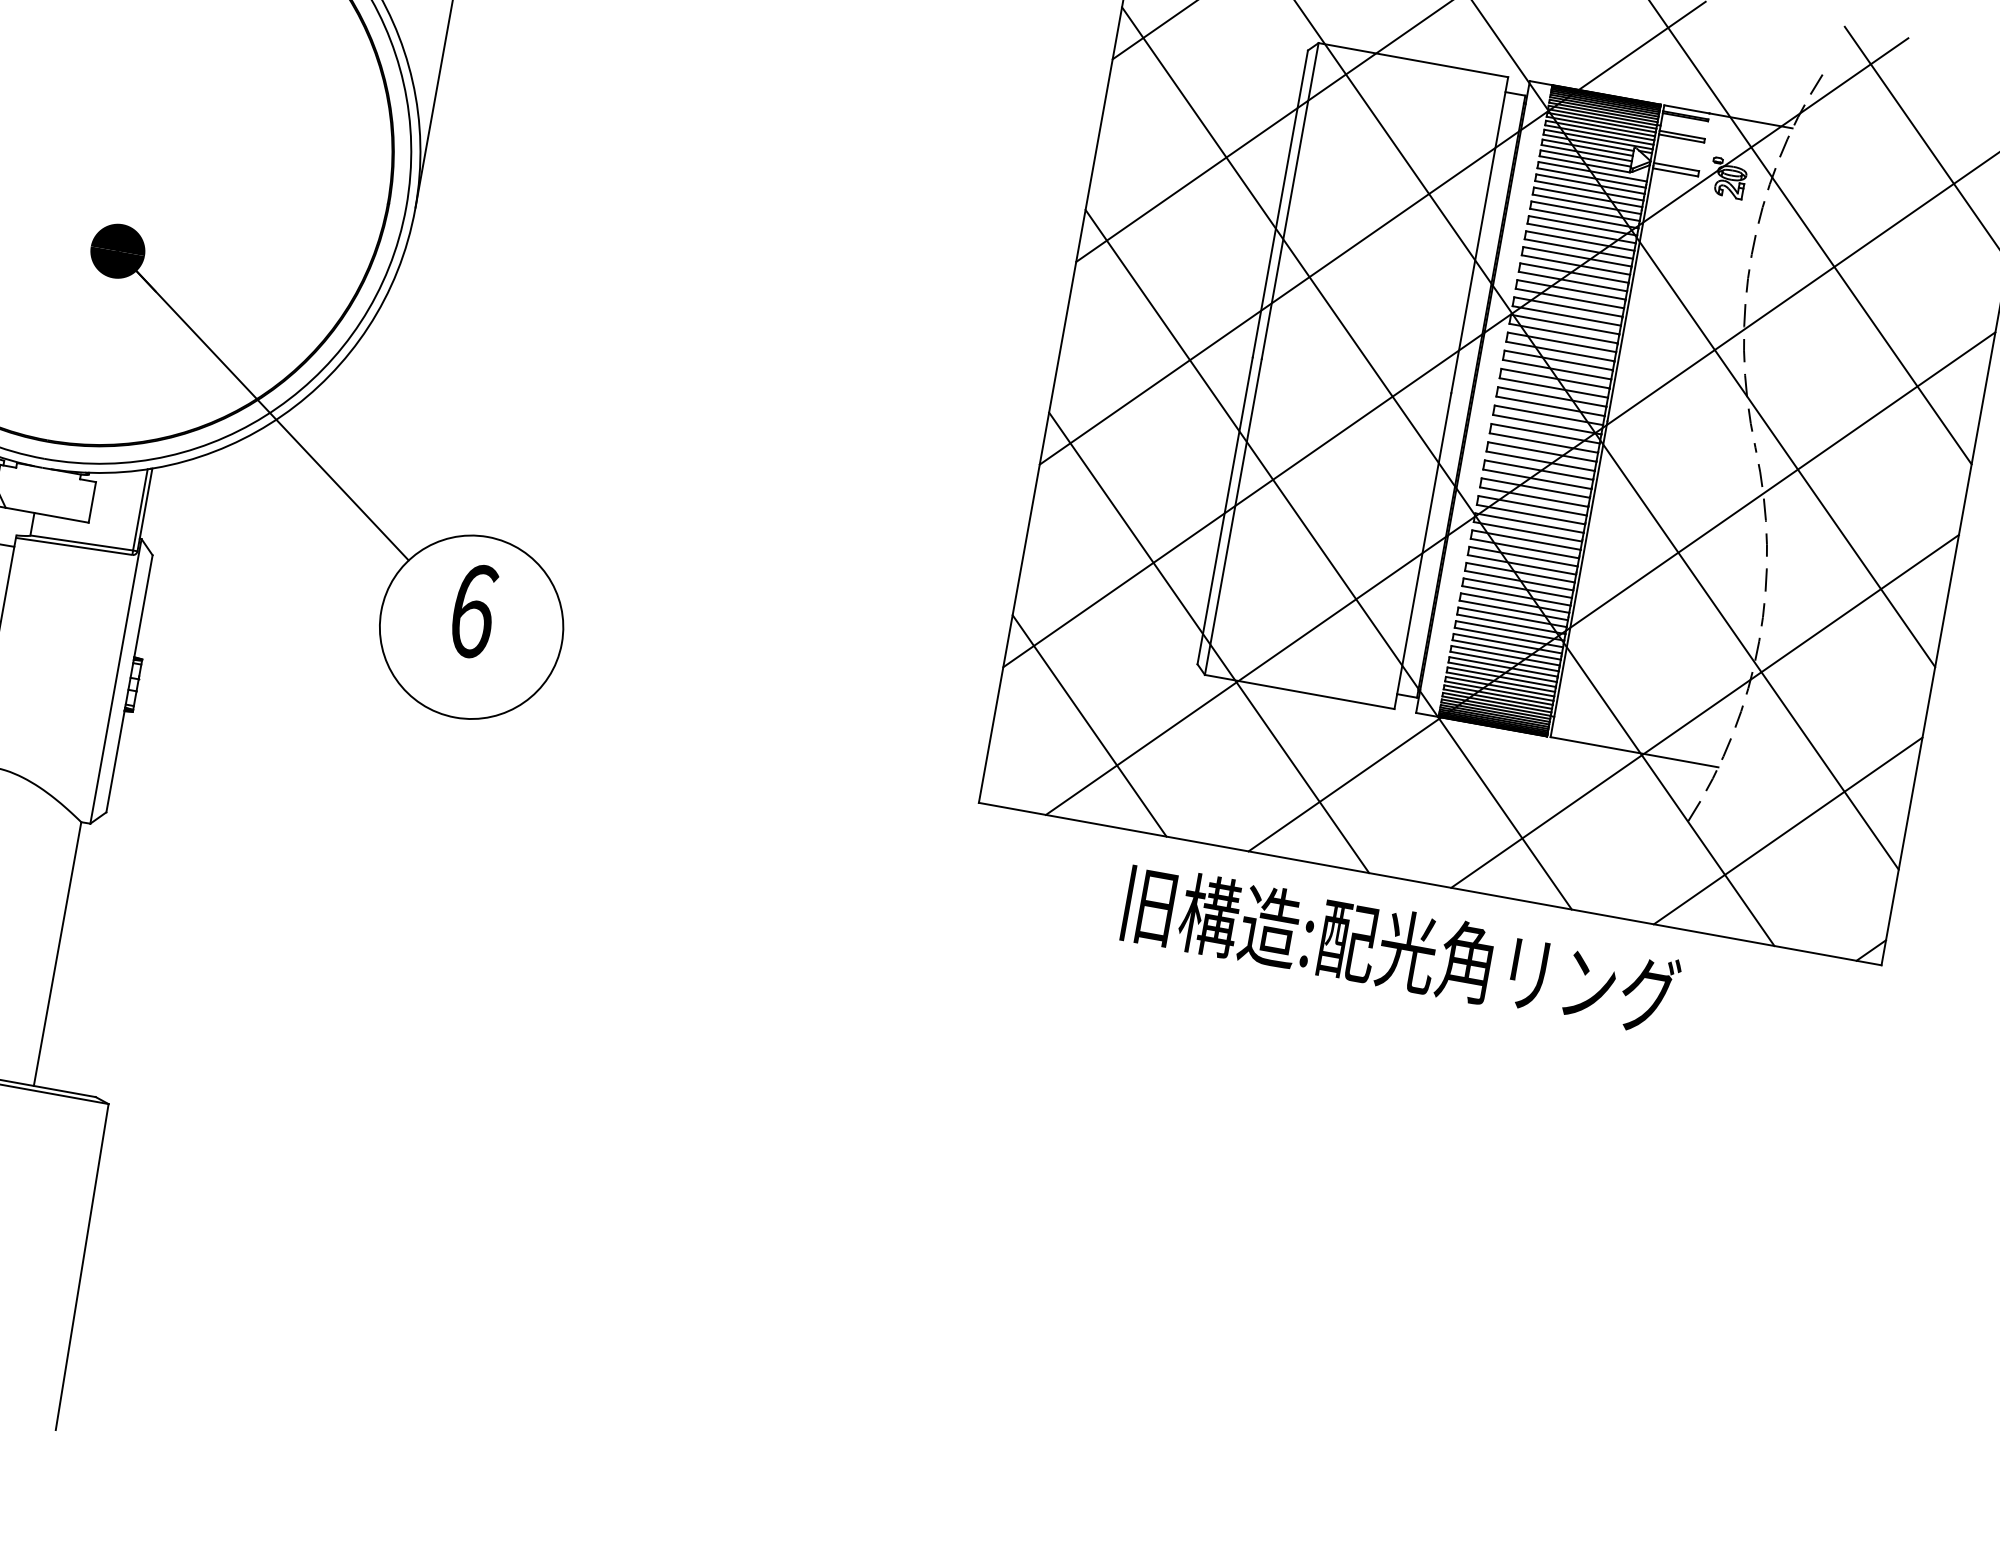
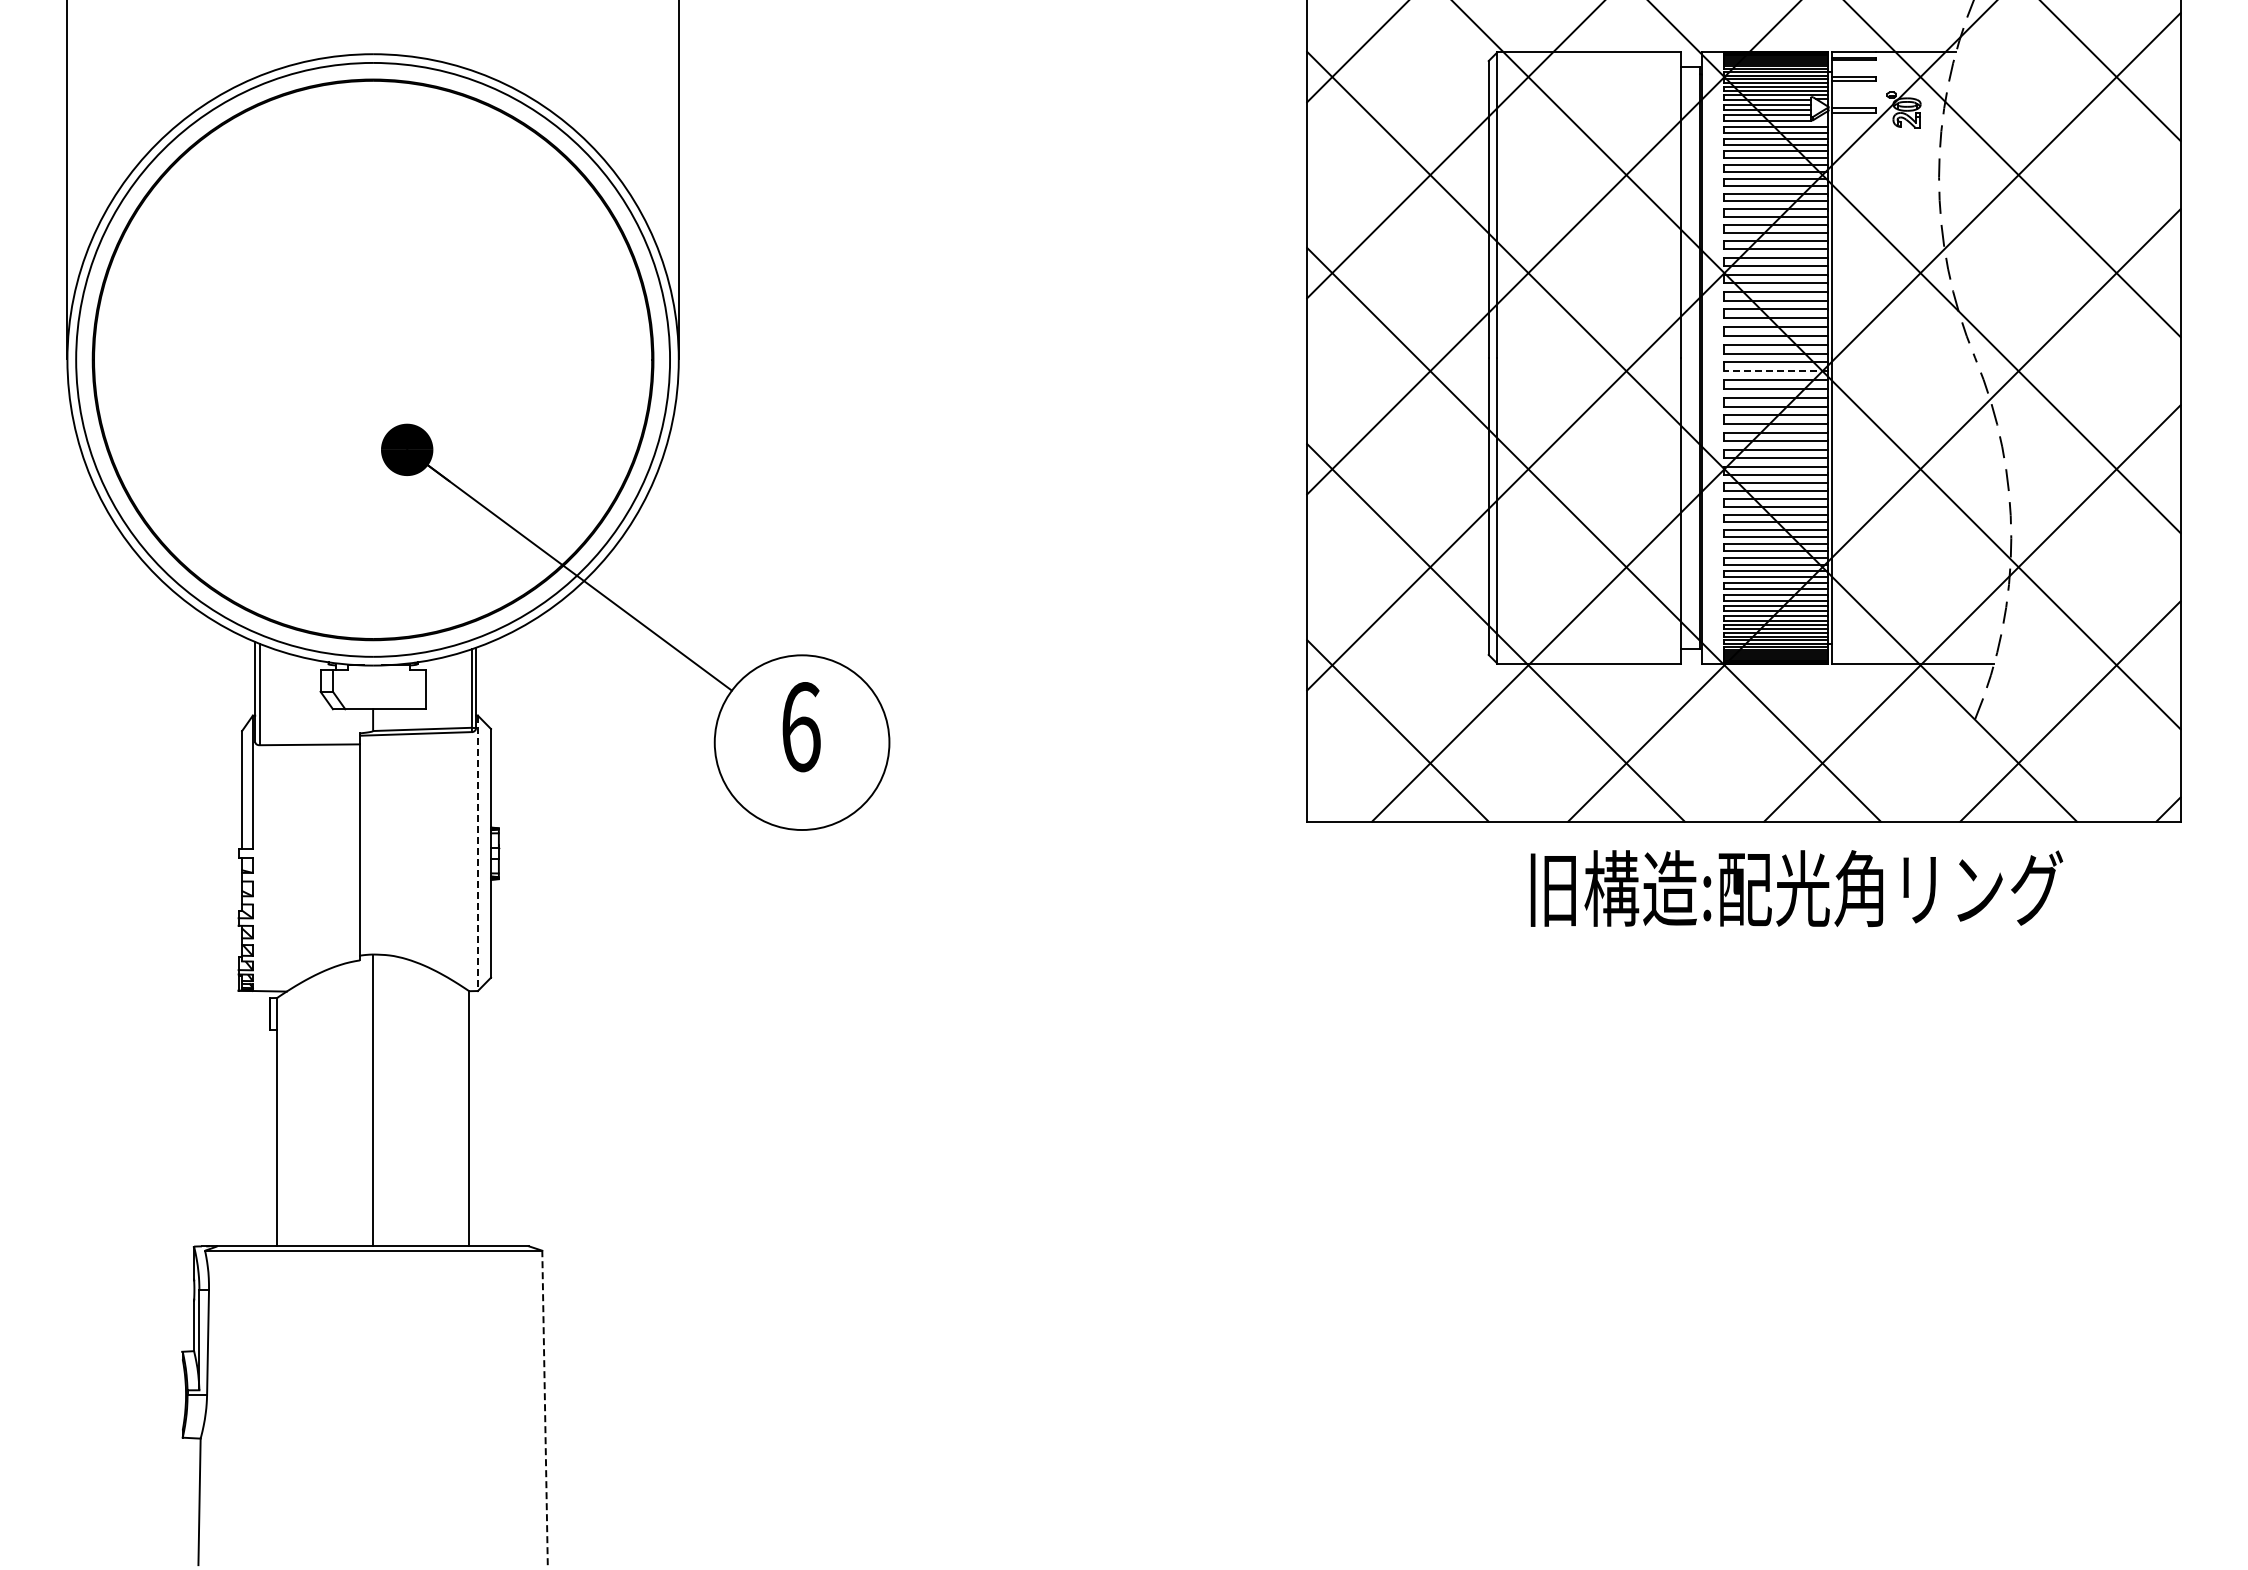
line: (1546, 424) -> (1775, 371), solid -> dashed
line: (115, 681) -> (477, 853), solid -> dashed
text: (1400, 950) -> (1796, 888), moved
line: (82, 1266) -> (545, 1407), solid -> dashed

